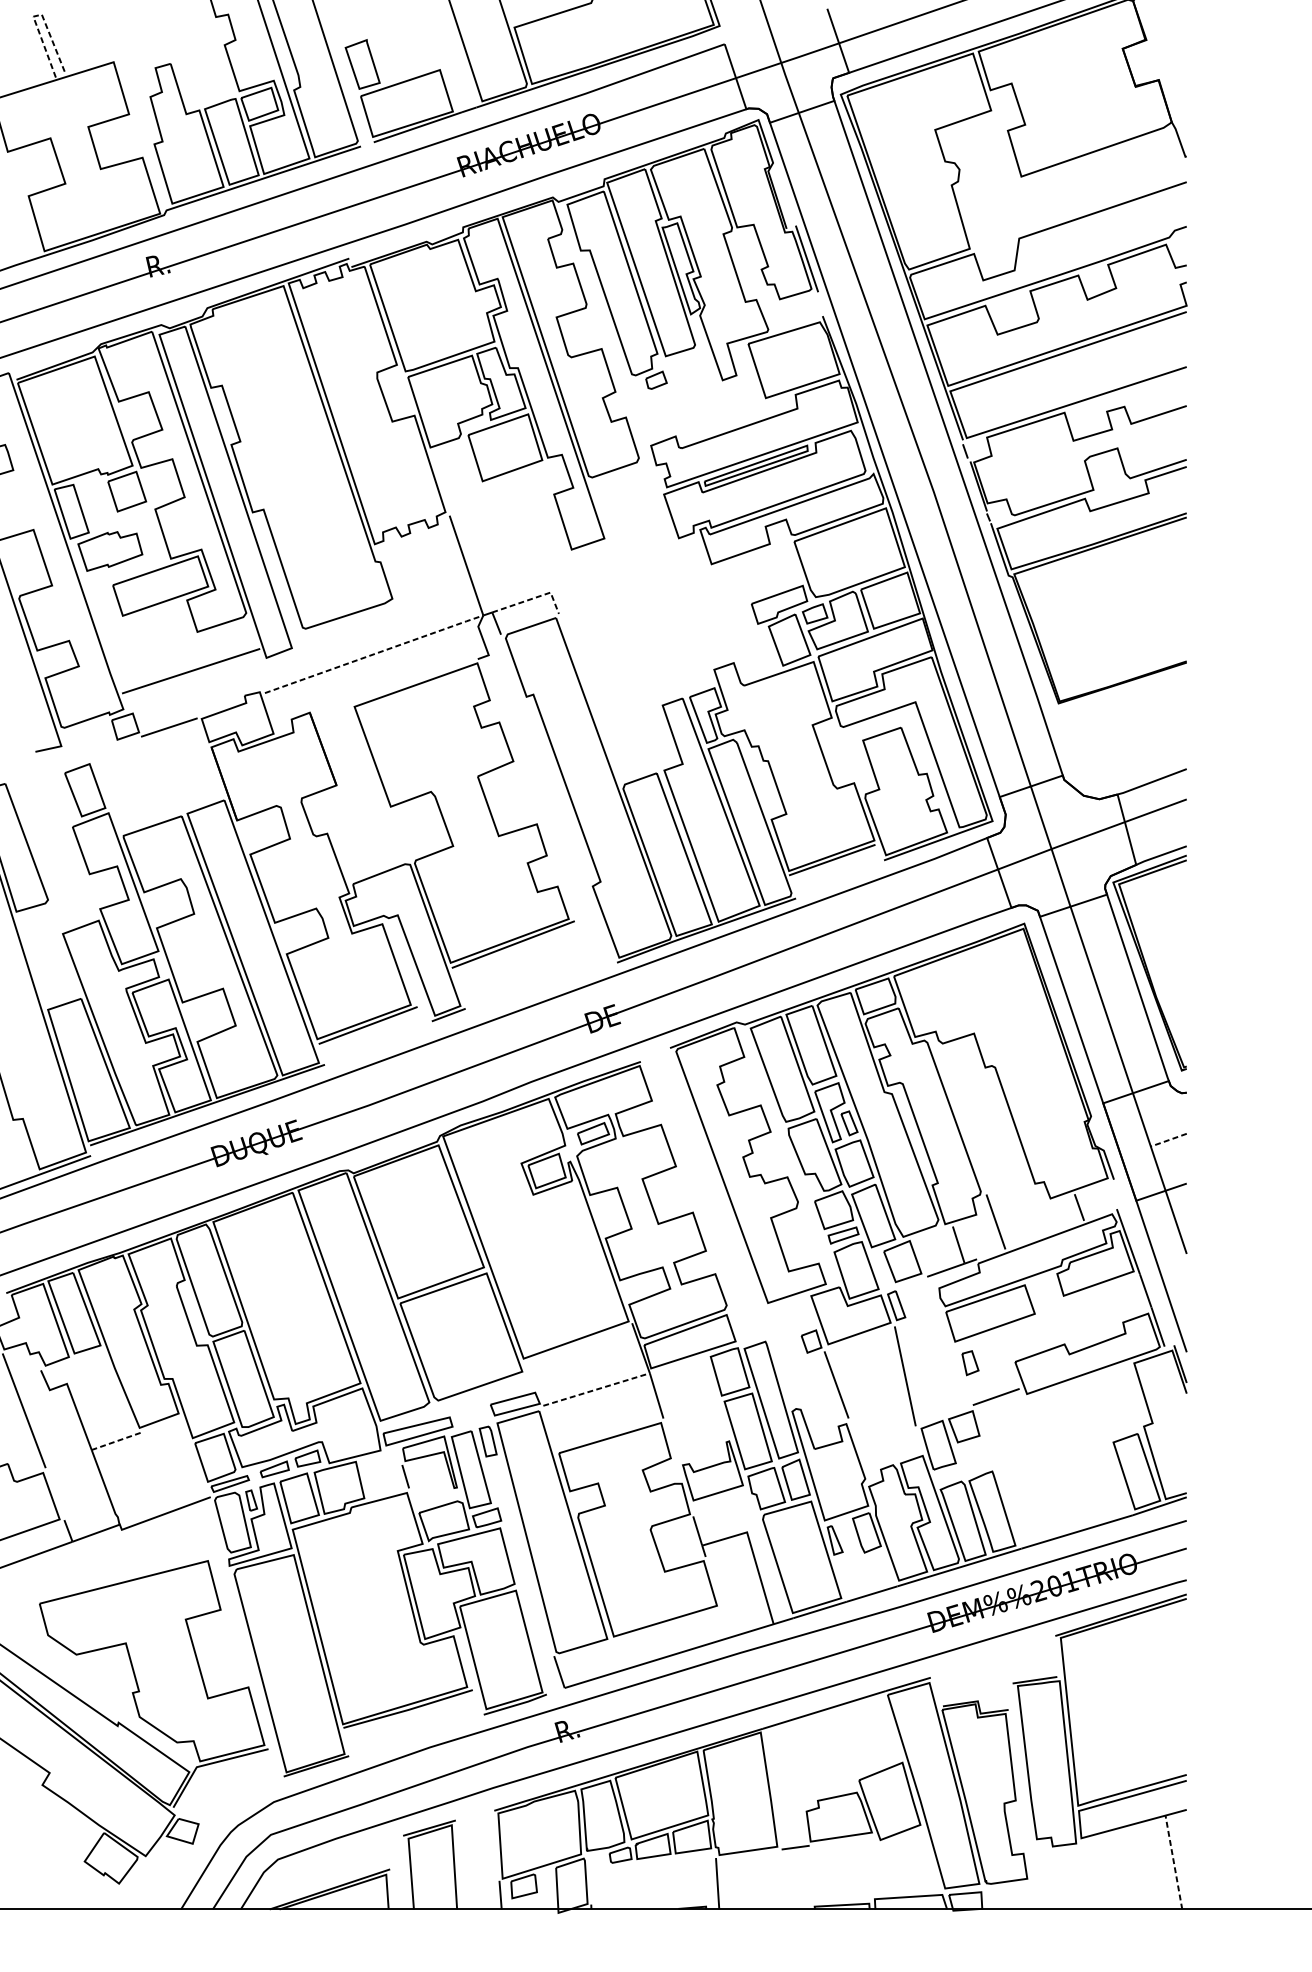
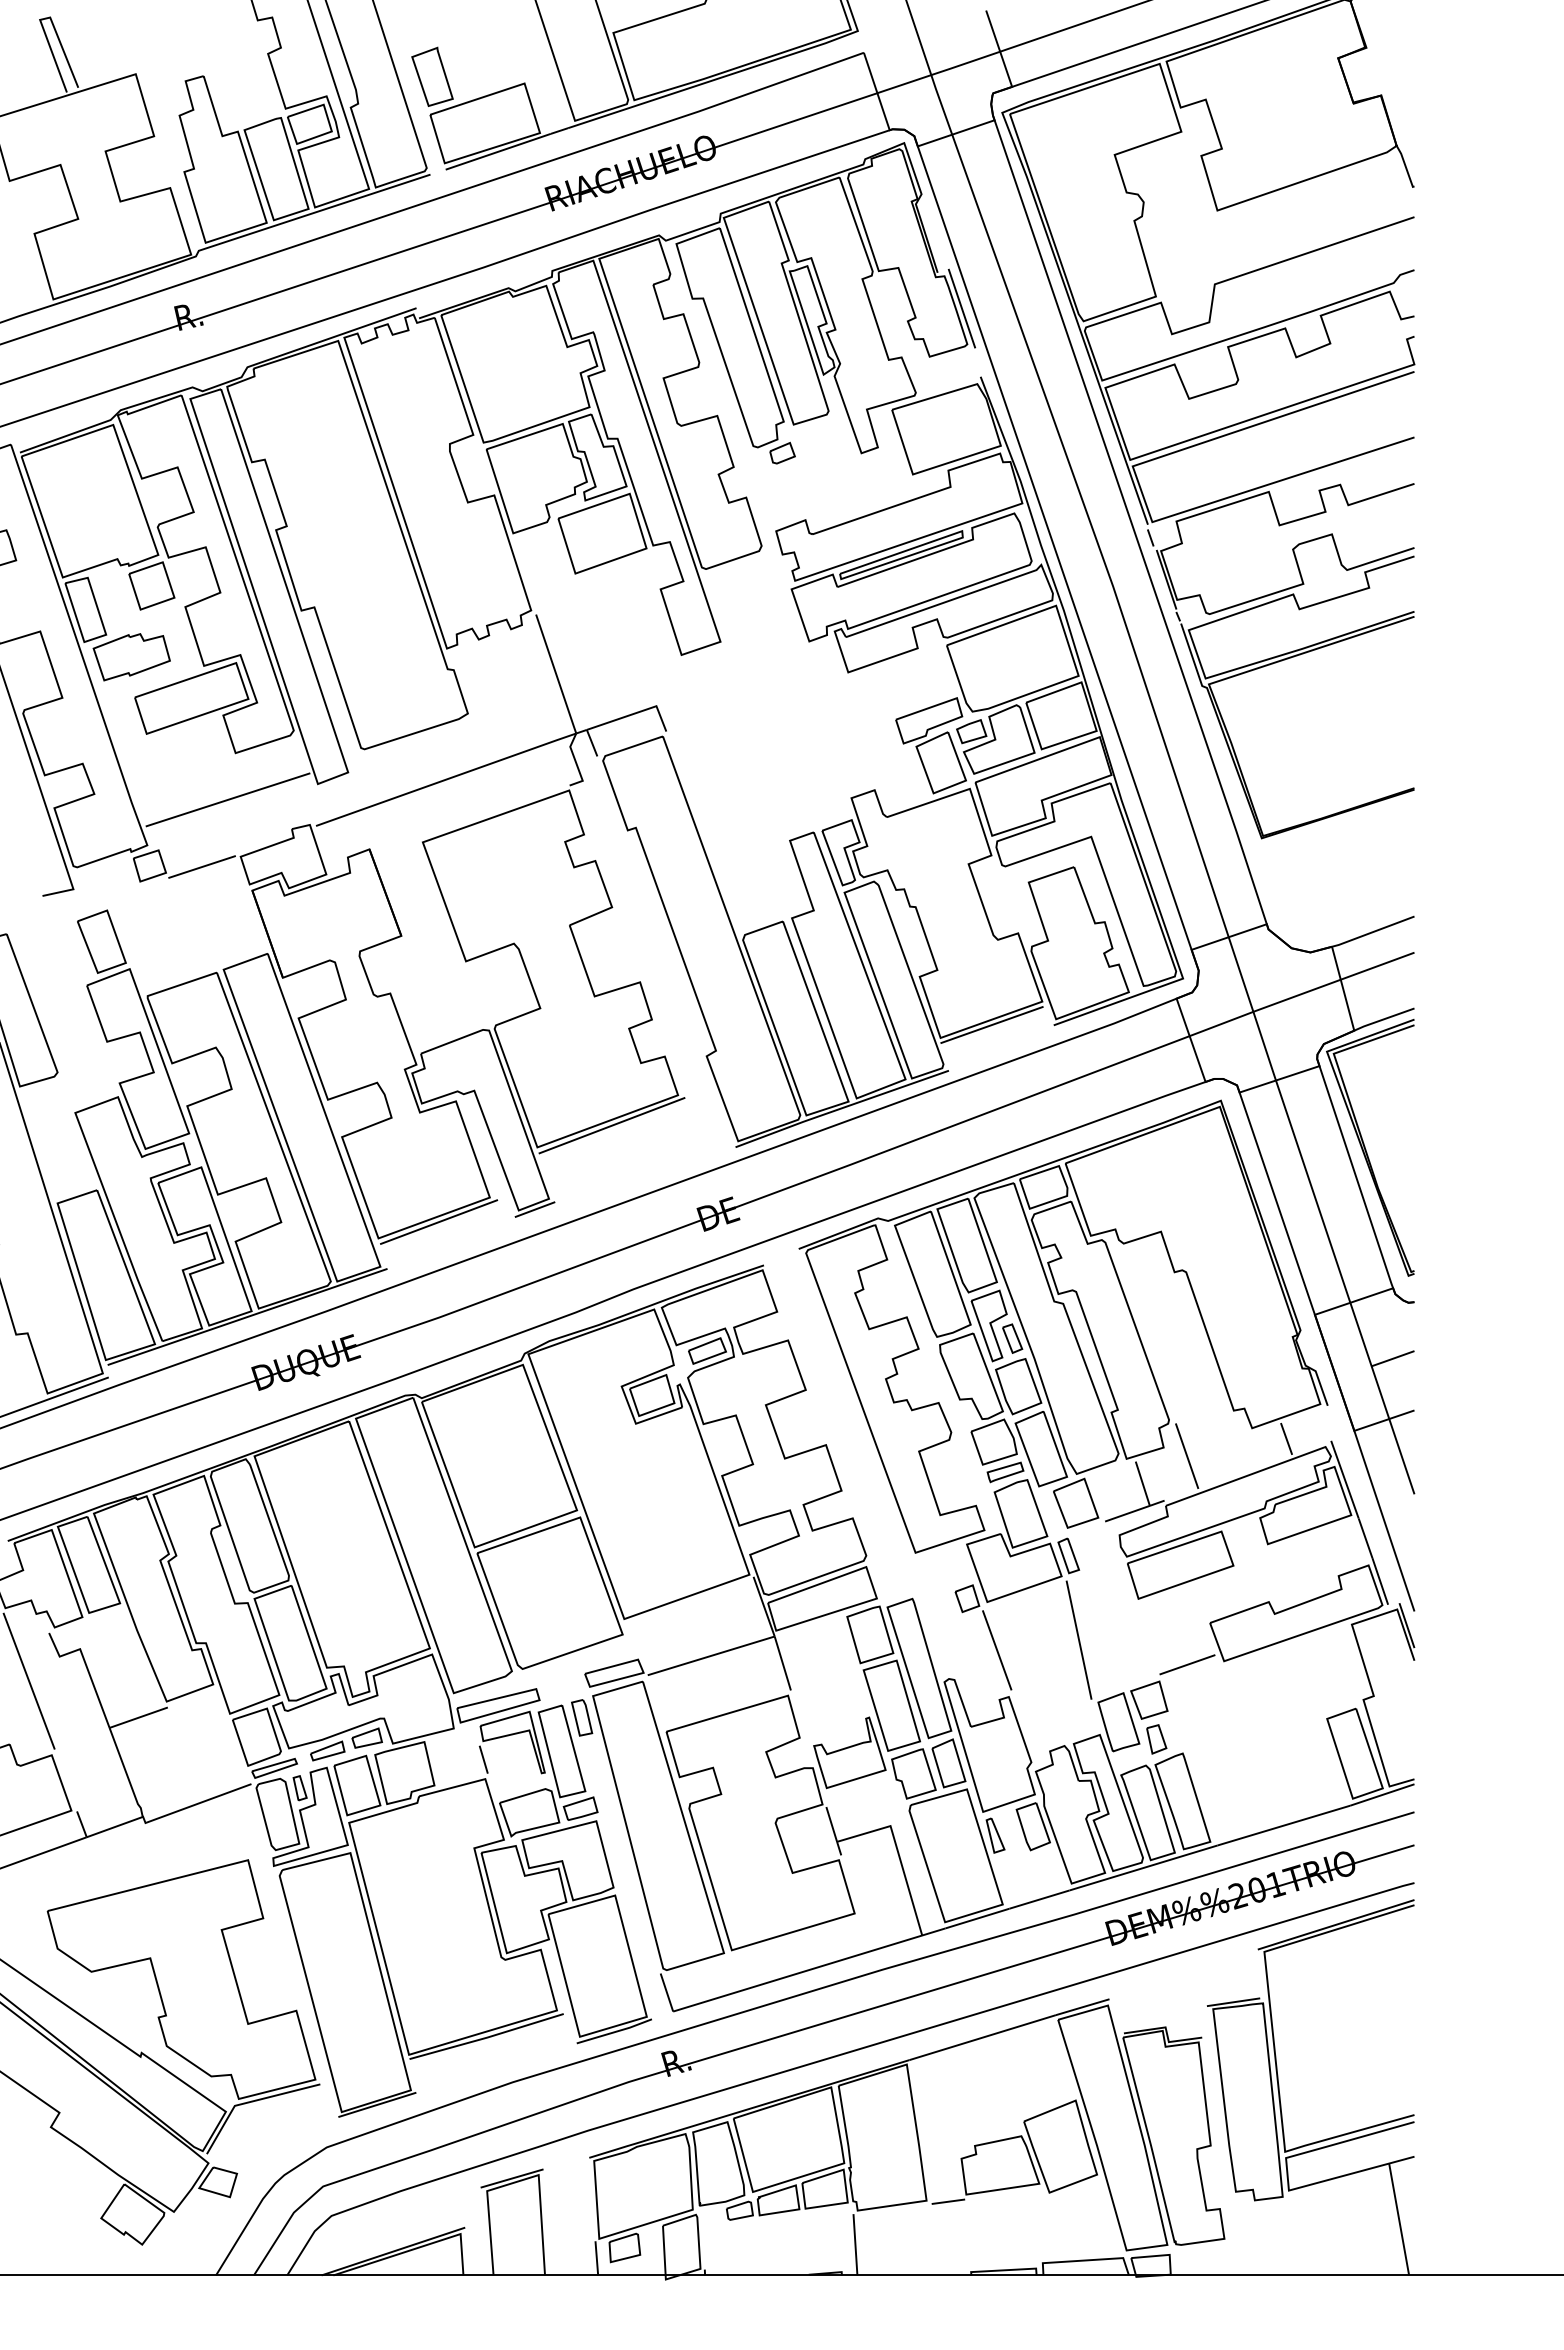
line: (37, 15) -> (44, 18), dashed -> solid
line: (533, 598) -> (635, 713), dashed -> solid
line: (374, 654) -> (446, 779), dashed -> solid
line: (1168, 1140) -> (1392, 1359), dashed -> solid
part: (970, 1363) -> (1156, 1739), moved
line: (596, 1389) -> (711, 1655), dashed -> solid
line: (115, 1441) -> (138, 1717), dashed -> solid
line: (1174, 1862) -> (1399, 2219), dashed -> solid

